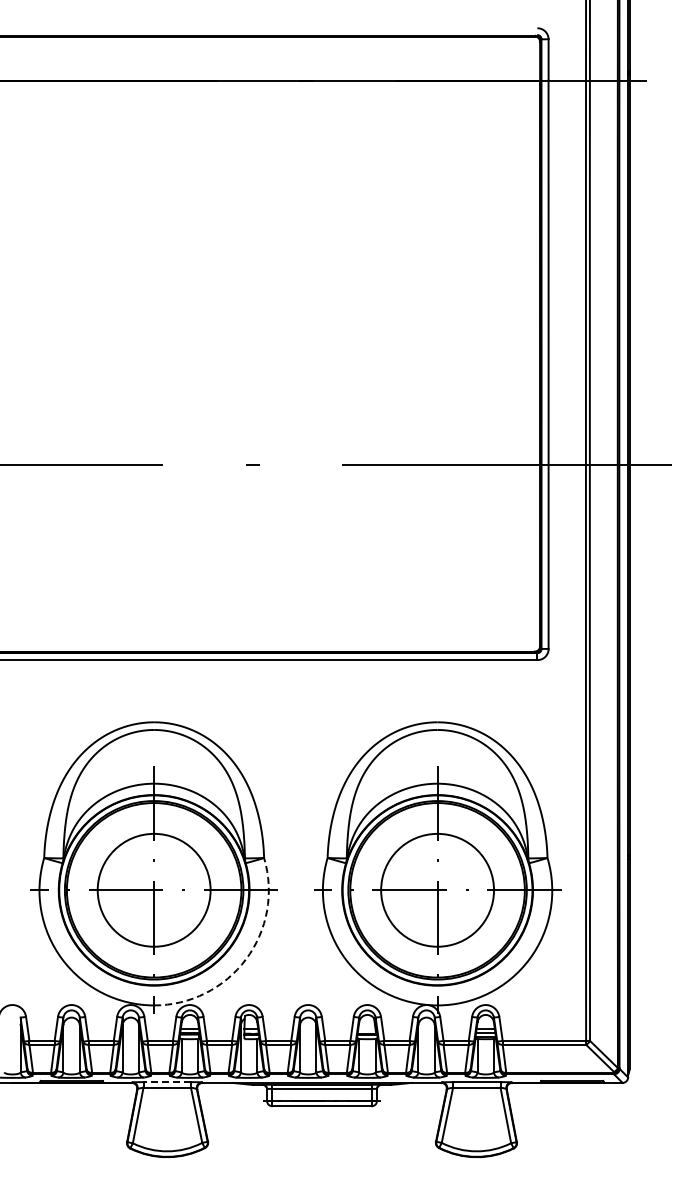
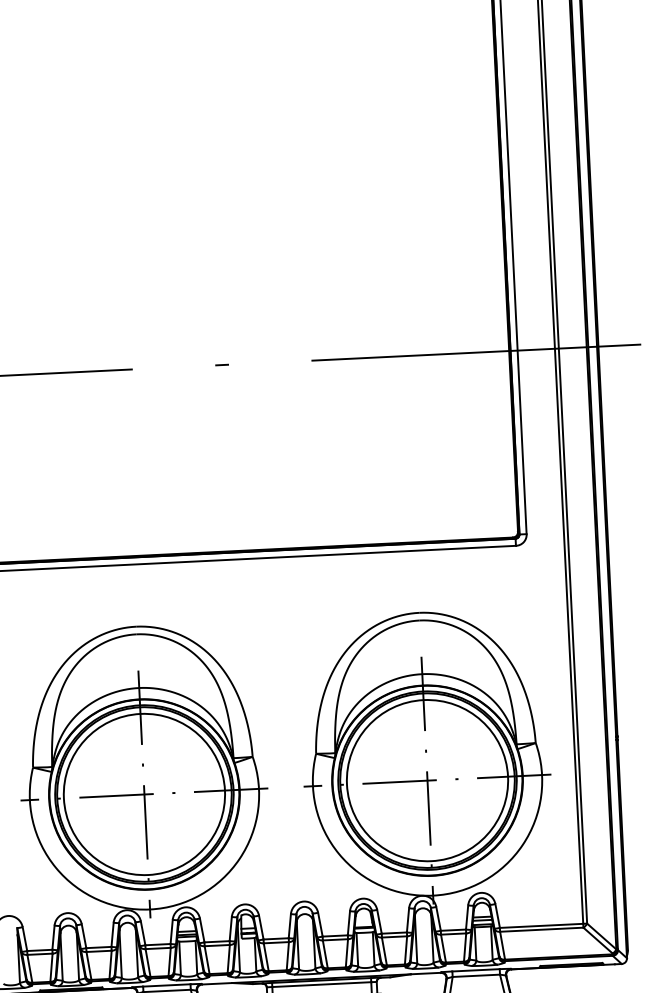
circle: (153, 889) -> (143, 793), size x1.43
circle: (437, 889) -> (427, 779), size x1.43
arc: (246, 959) -> (240, 859), dashed -> solid
line: (167, 1082) -> (167, 985), dashed -> solid

